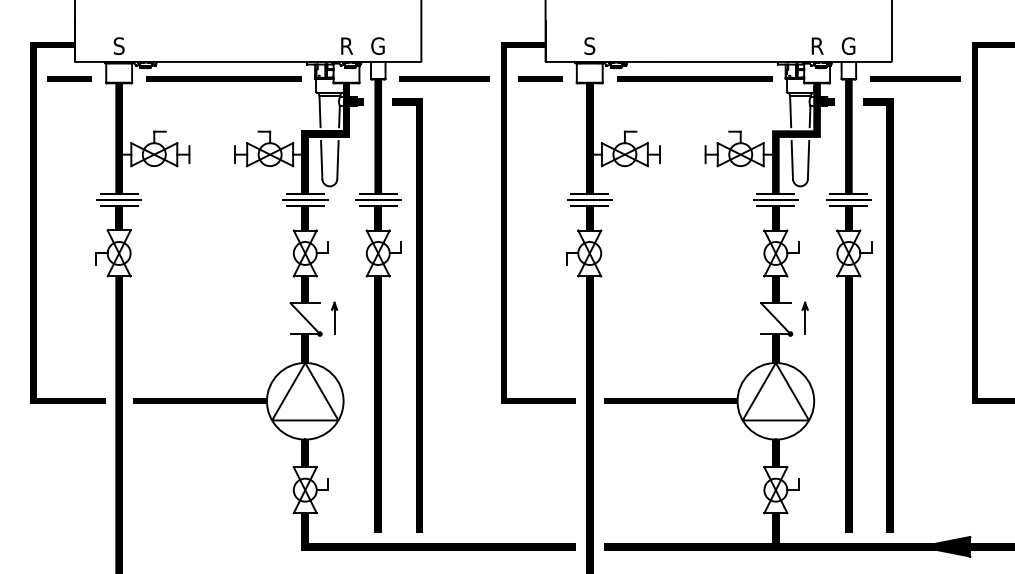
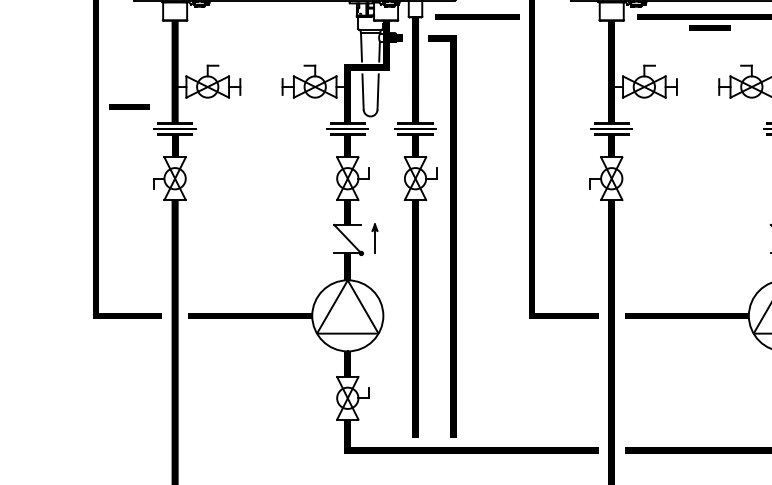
line: (69, 78) -> (129, 106), moved
line: (223, 78) -> (271, 16), removed
line: (540, 78) -> (709, 27), moved

